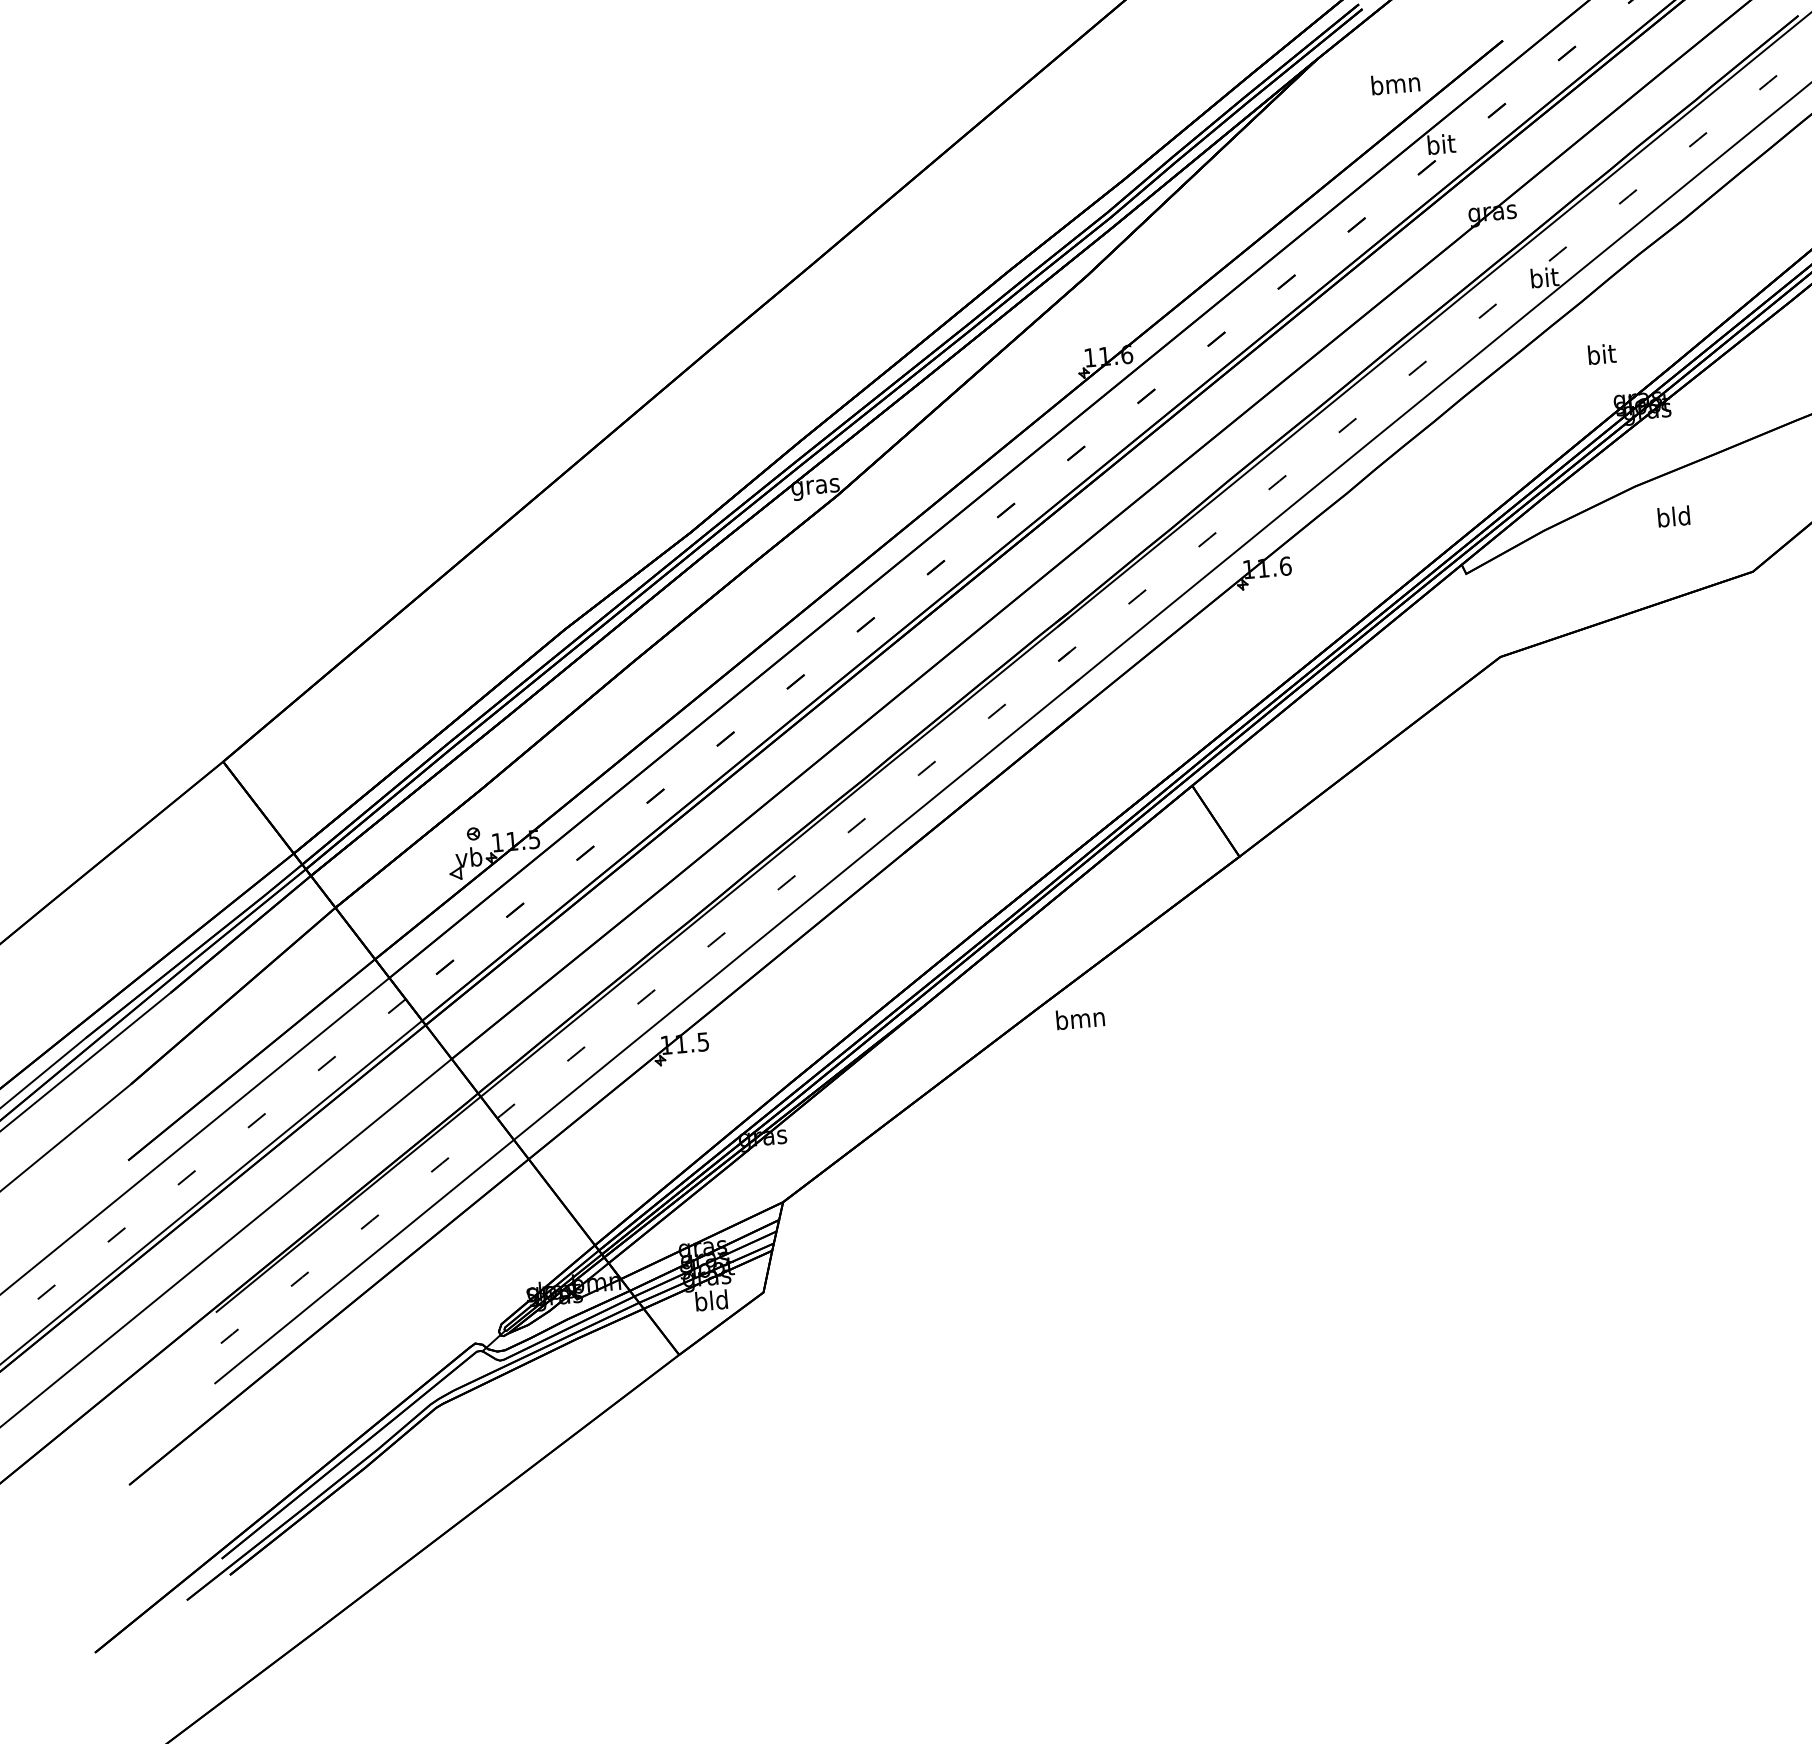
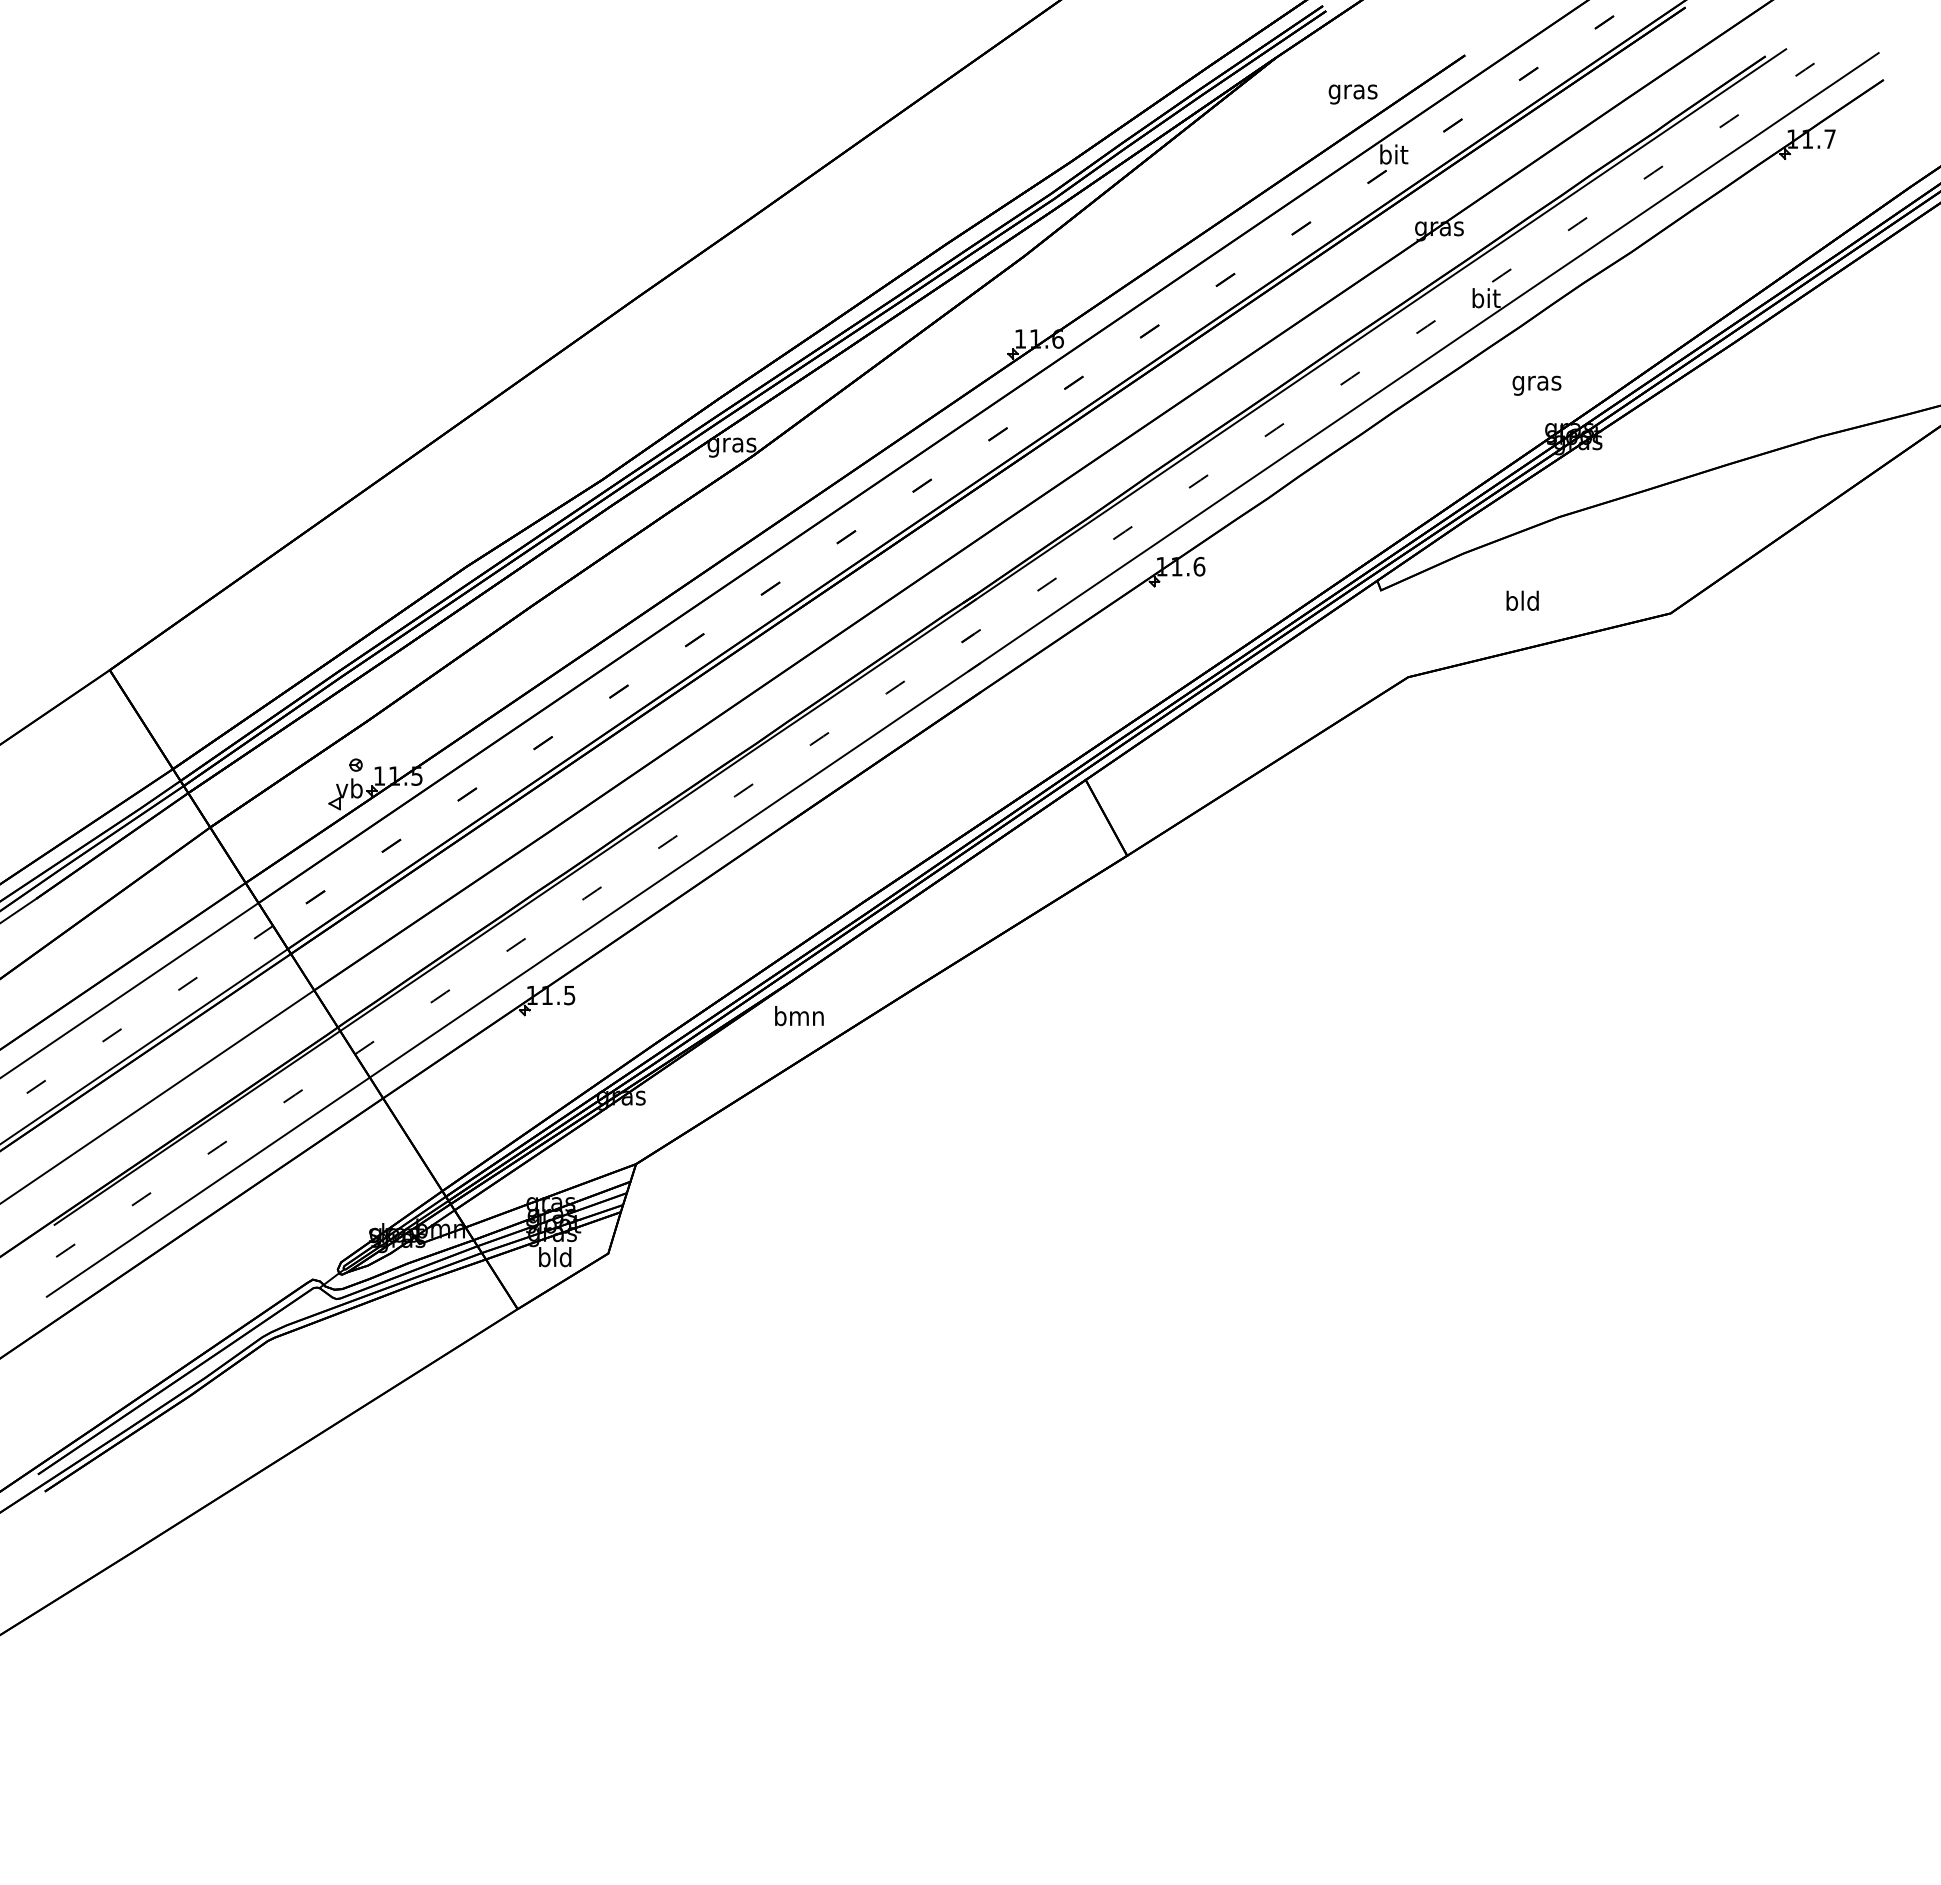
text: (1395, 85) -> (1352, 91), bmn -> gras
text: (1601, 356) -> (1536, 382), bit -> gras
text: (1673, 516) -> (1522, 600), moved
text: (1080, 1018) -> (799, 1016), moved

